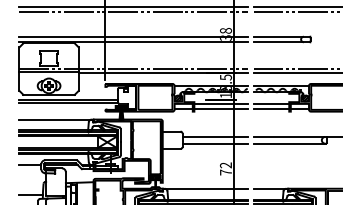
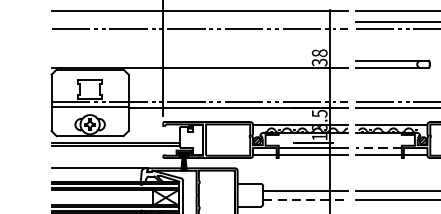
line: (133, 6) -> (199, 21), removed
line: (133, 36) -> (199, 60), removed
line: (271, 103) -> (378, 147), solid -> dashed
line: (215, 143) -> (306, 199), solid -> dashed

